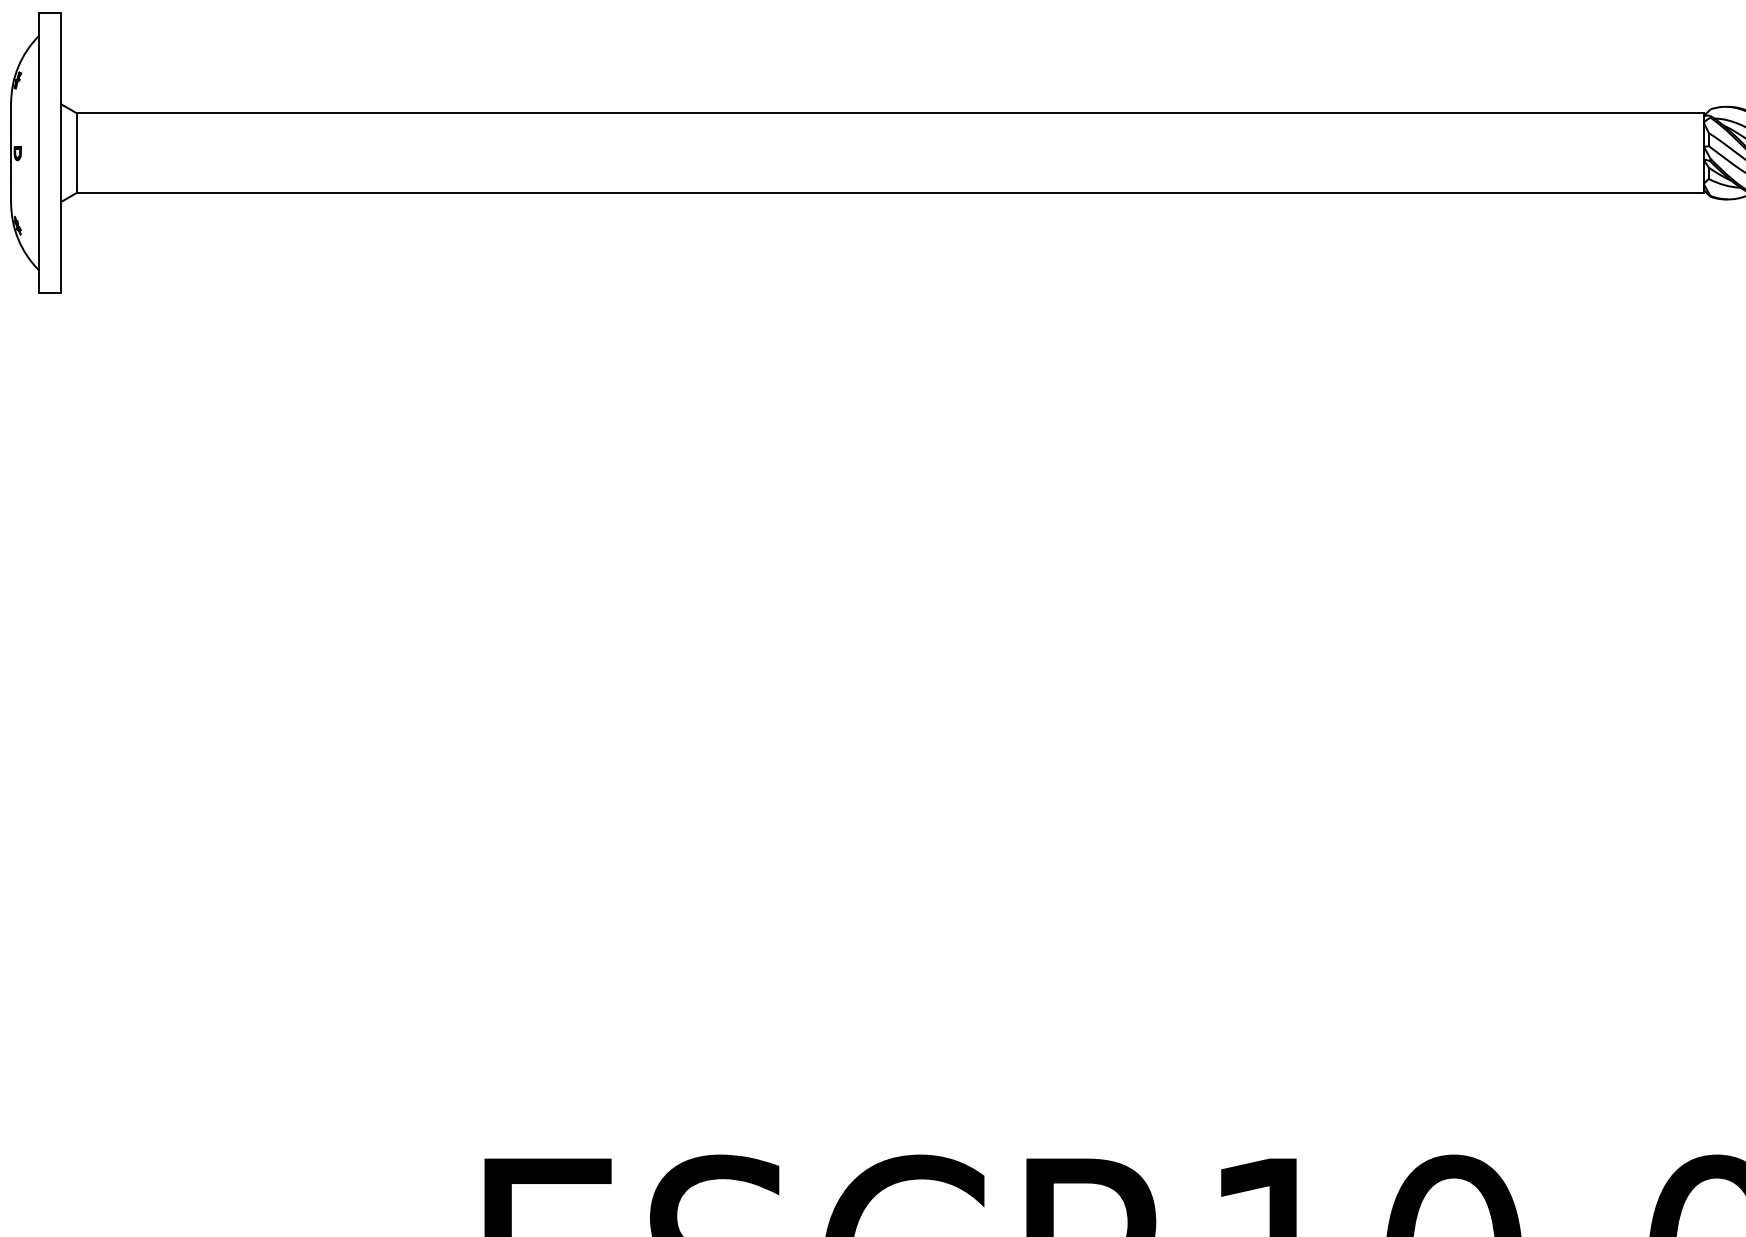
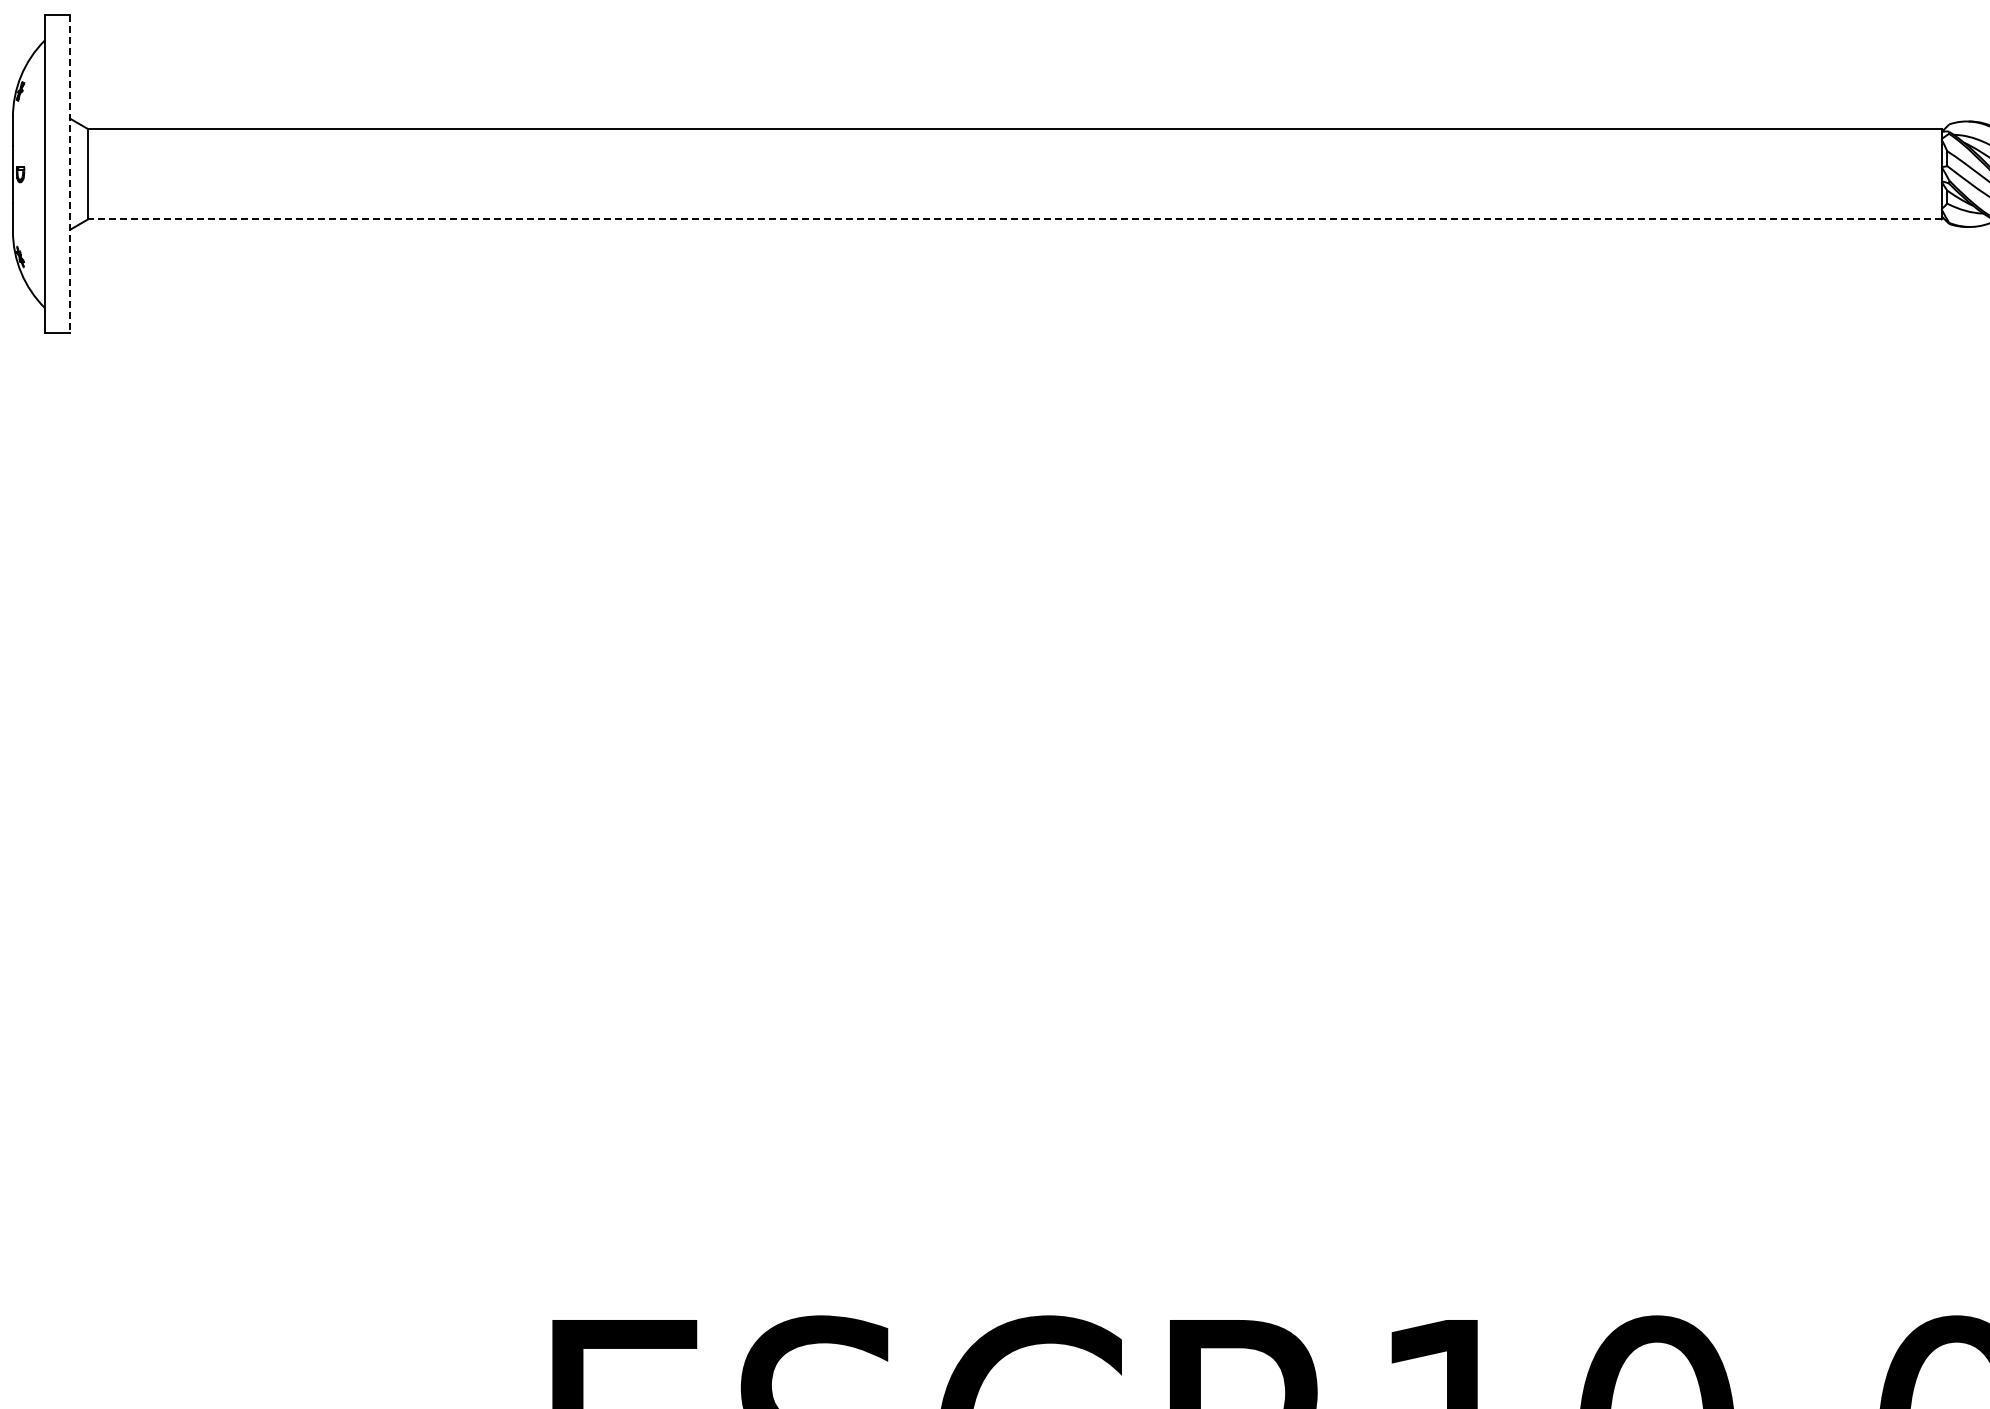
line: (61, 153) -> (70, 174), solid -> dashed
line: (890, 192) -> (1014, 219), solid -> dashed

